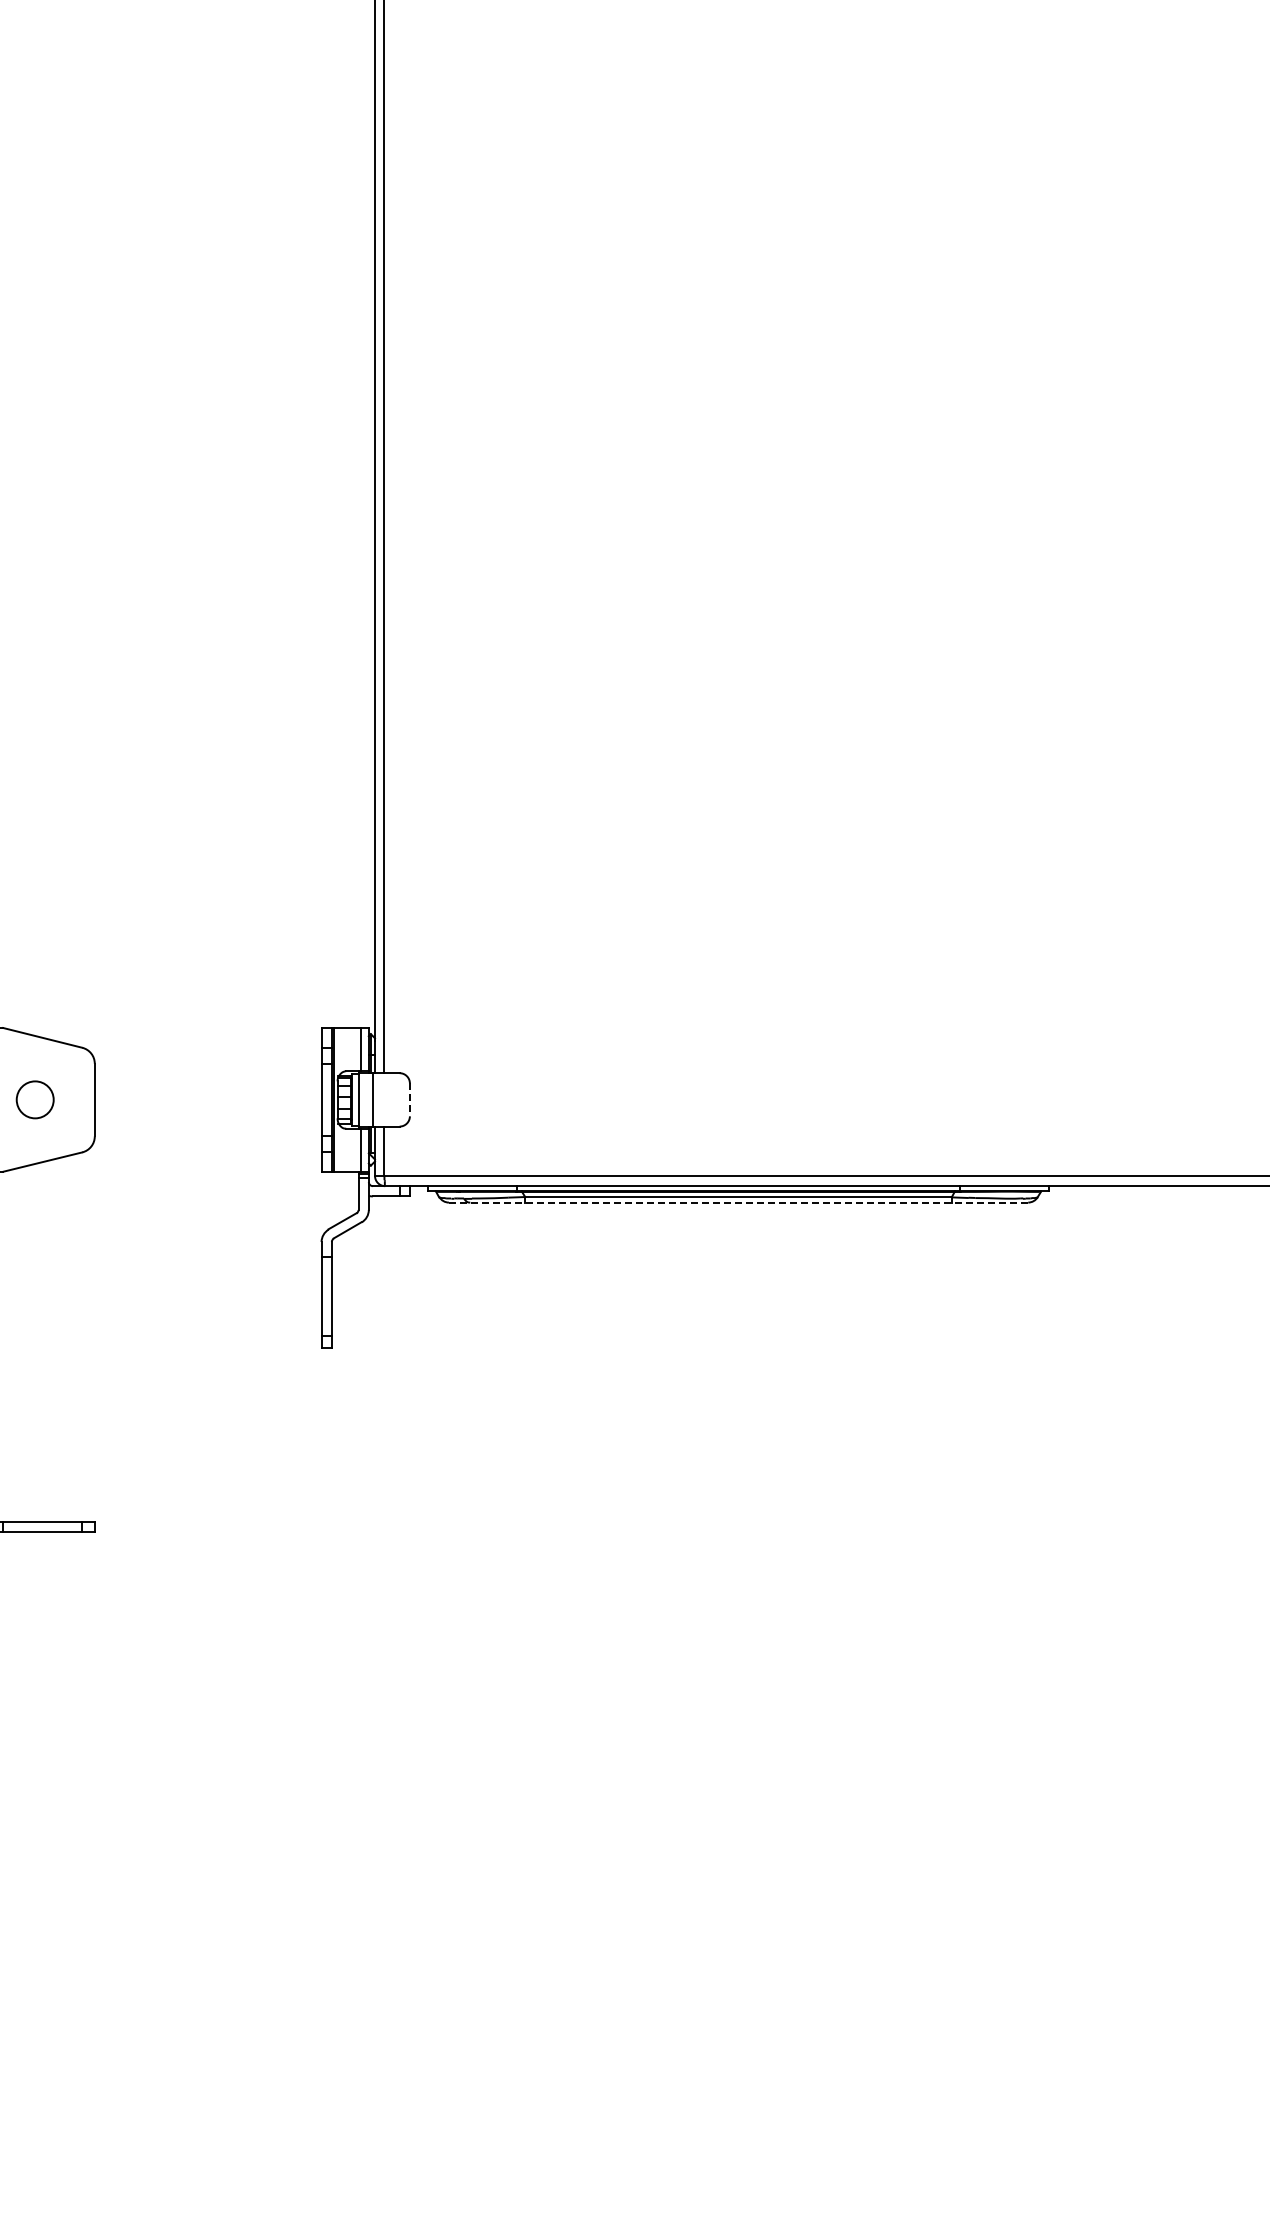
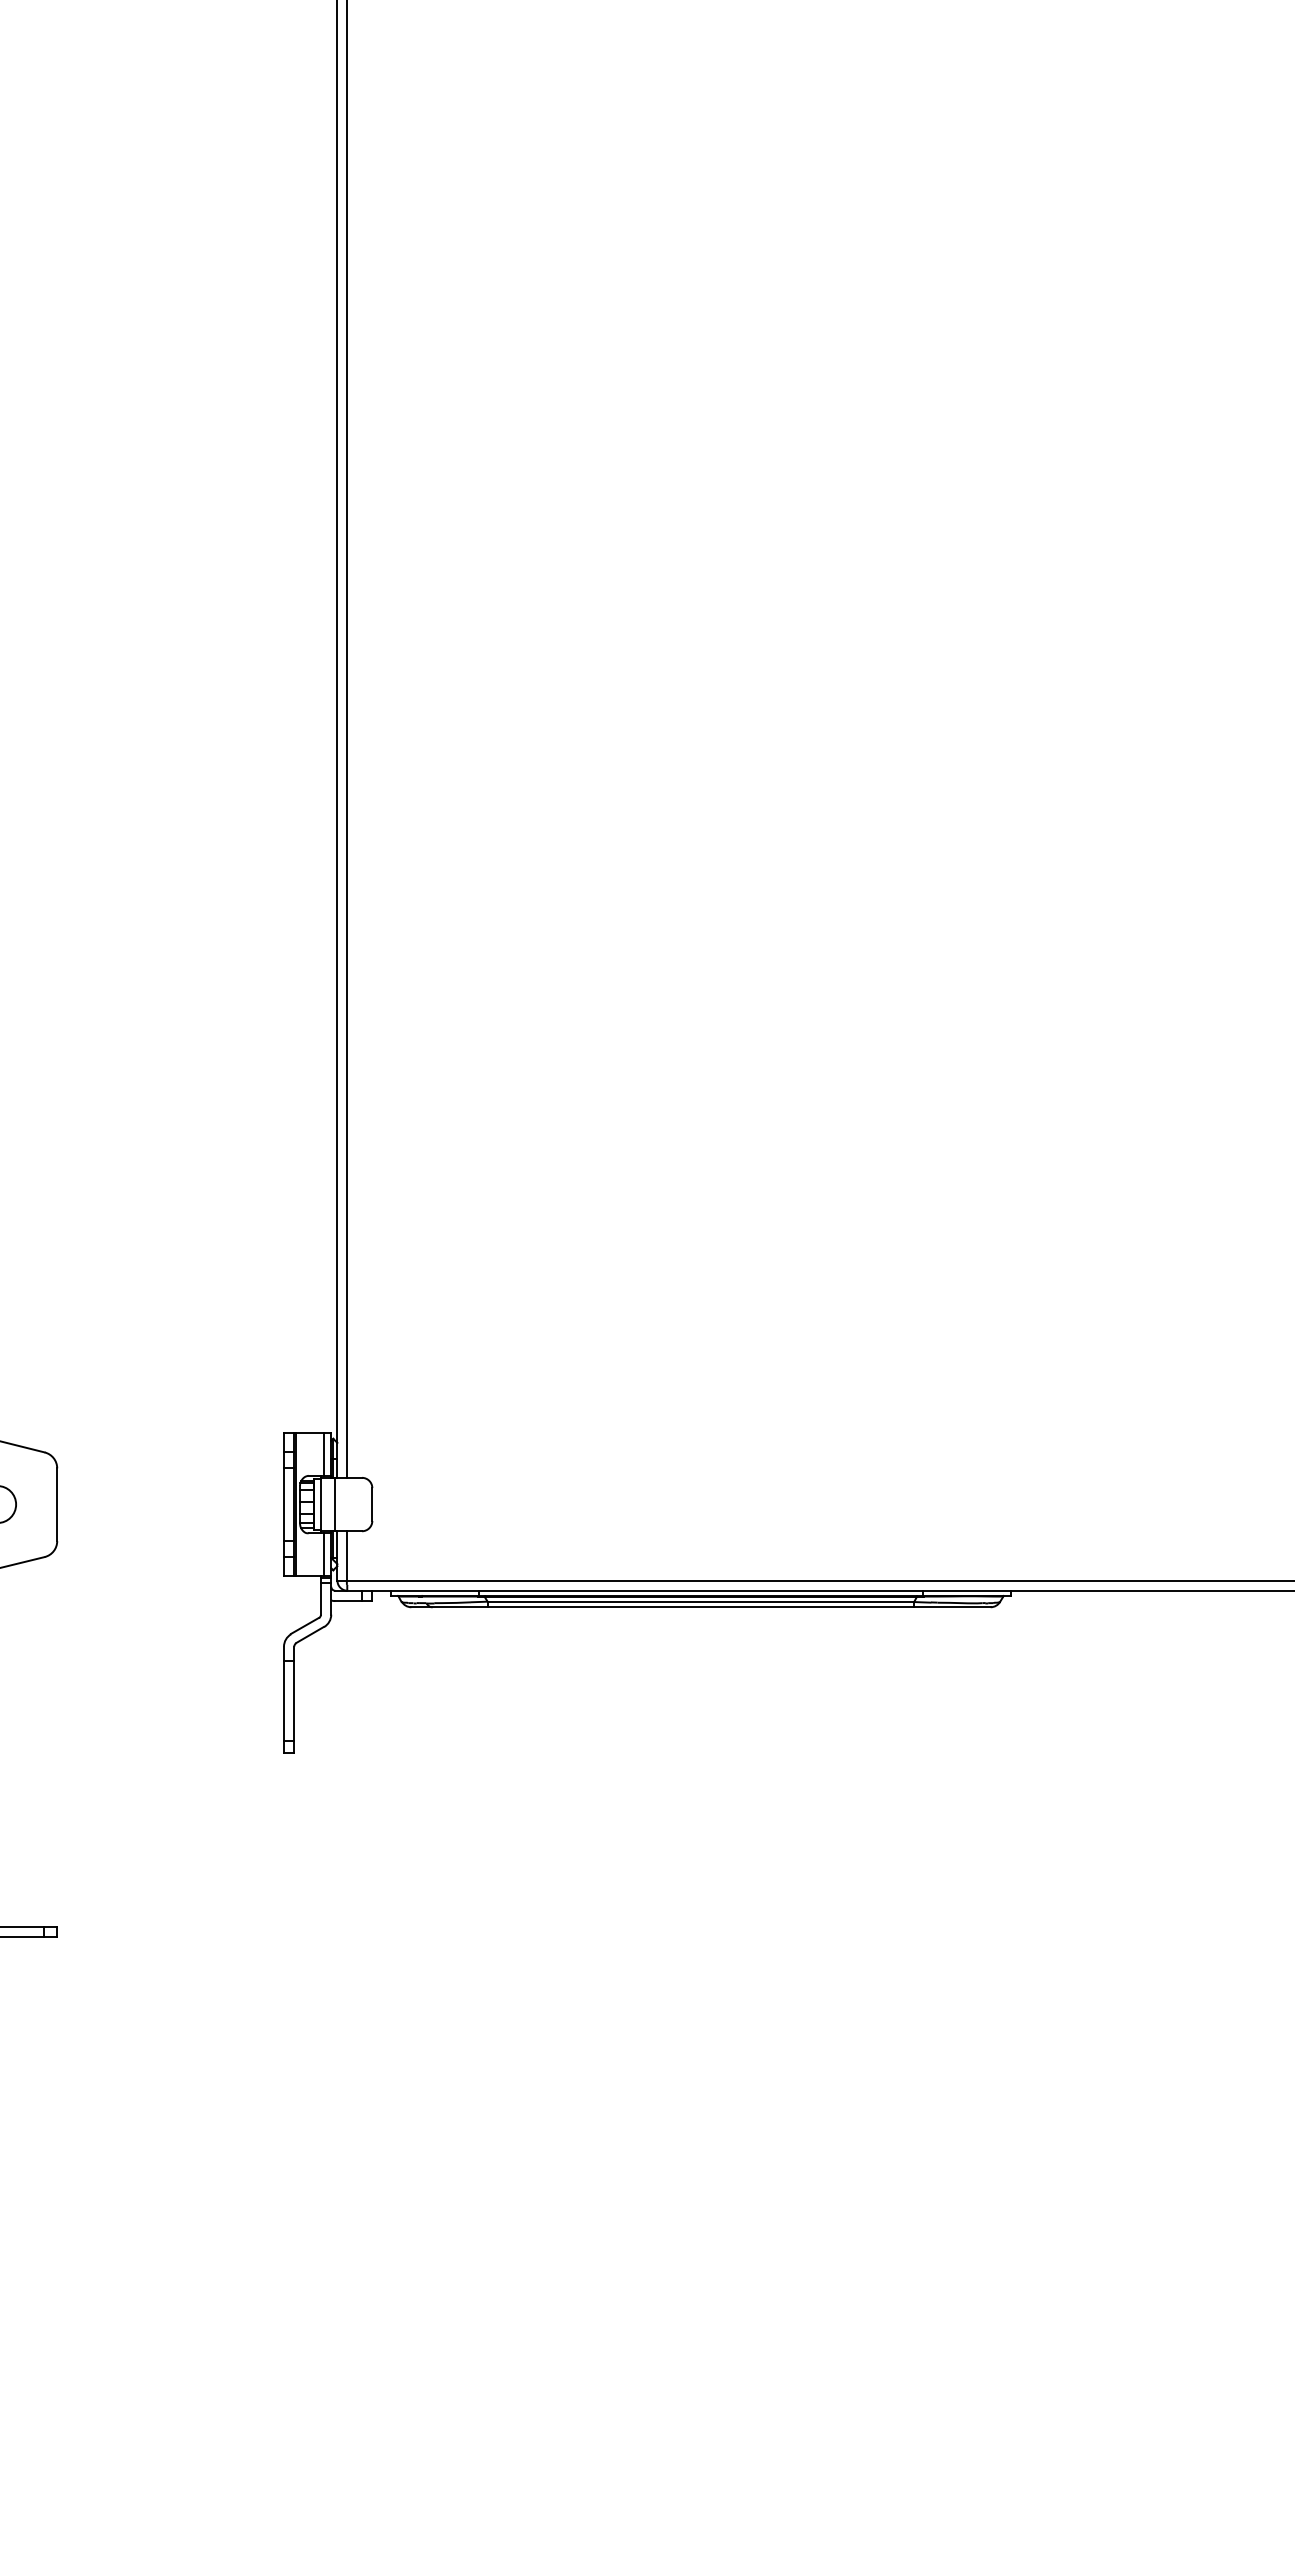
line: (410, 1100) -> (372, 1505), dashed -> solid
line: (739, 1202) -> (701, 1607), dashed -> solid

